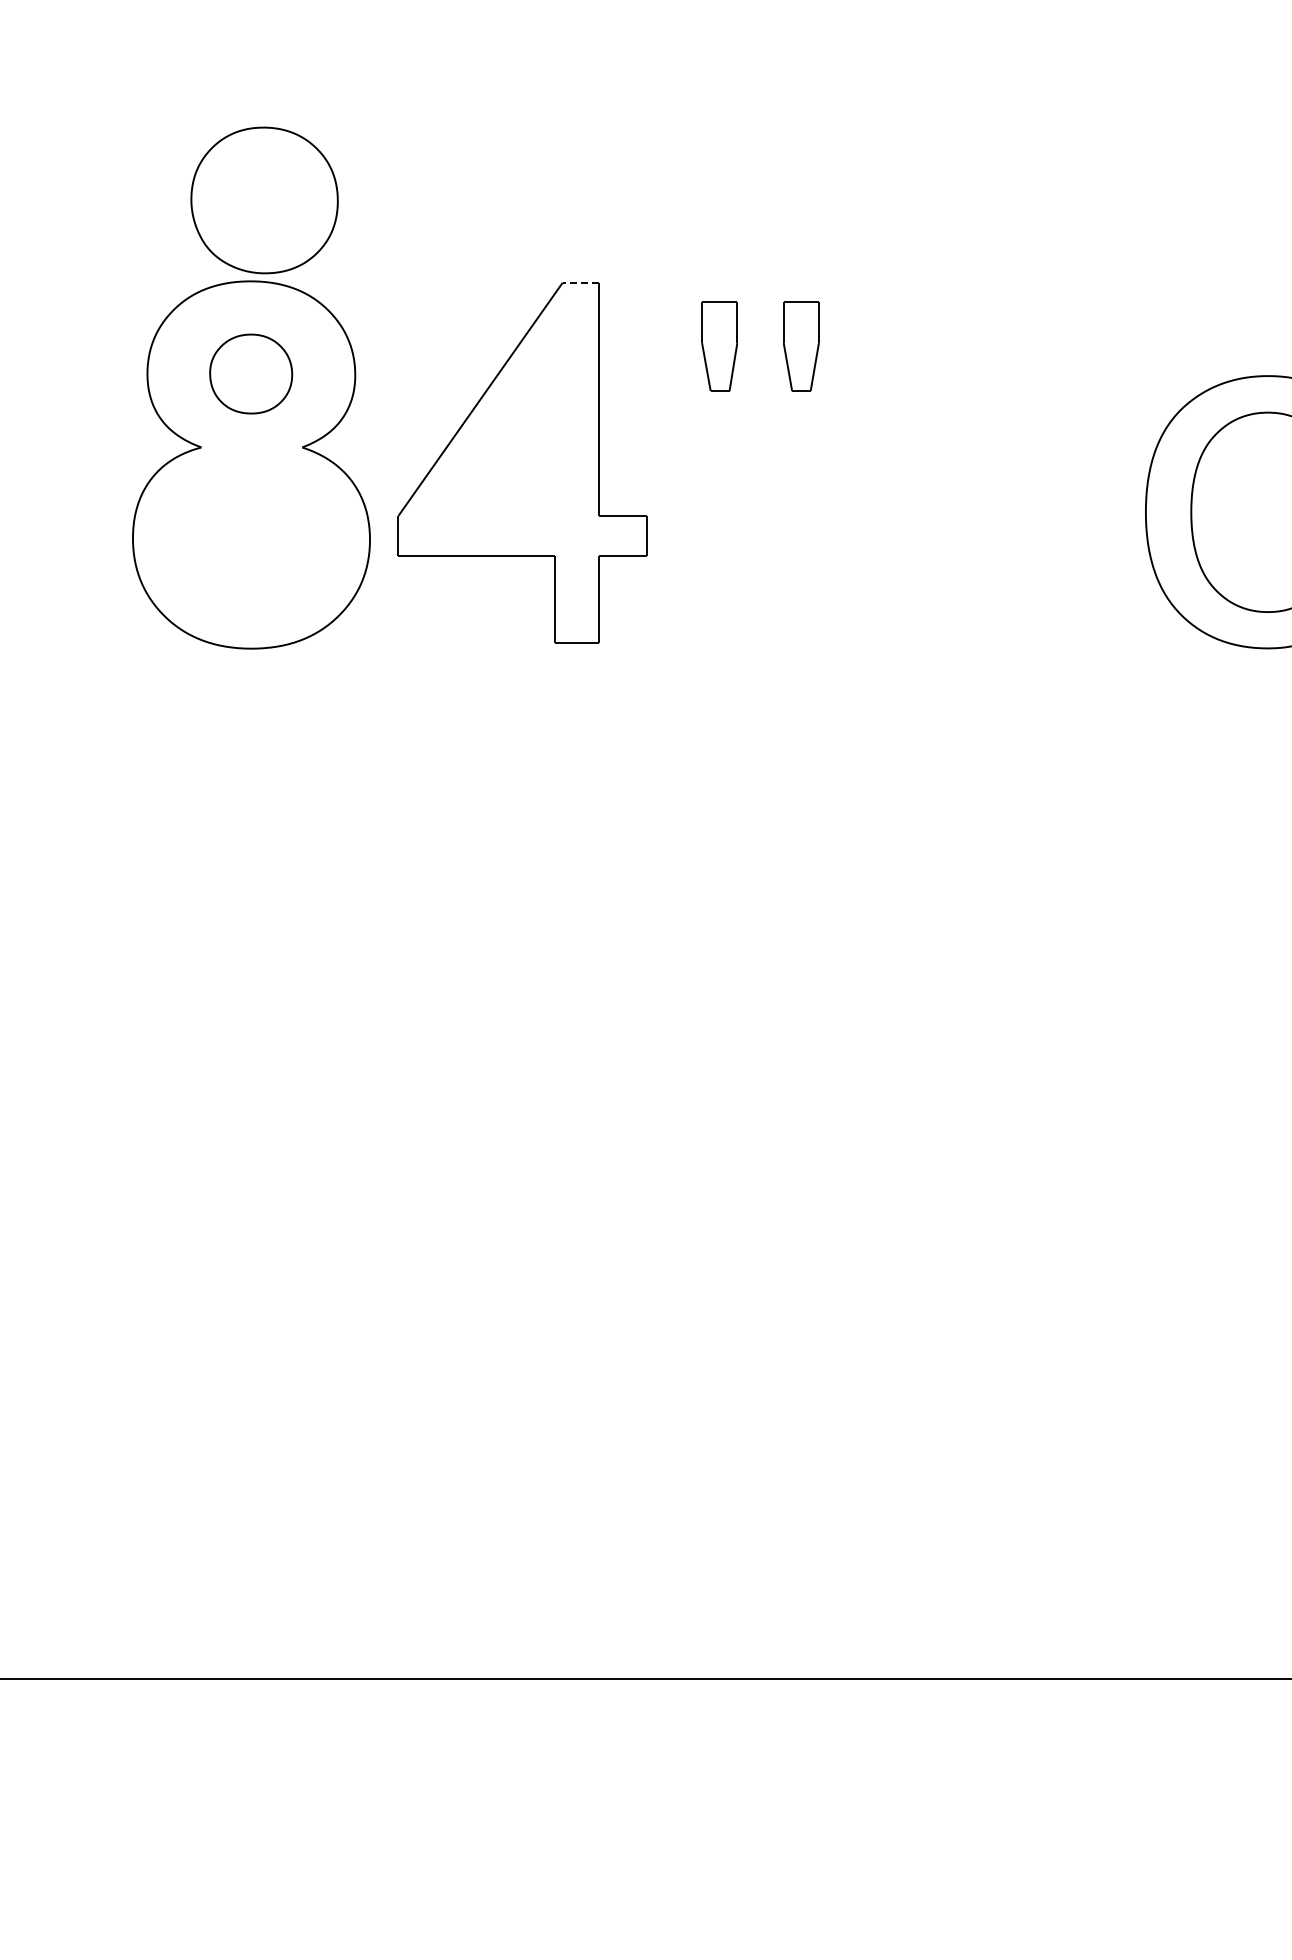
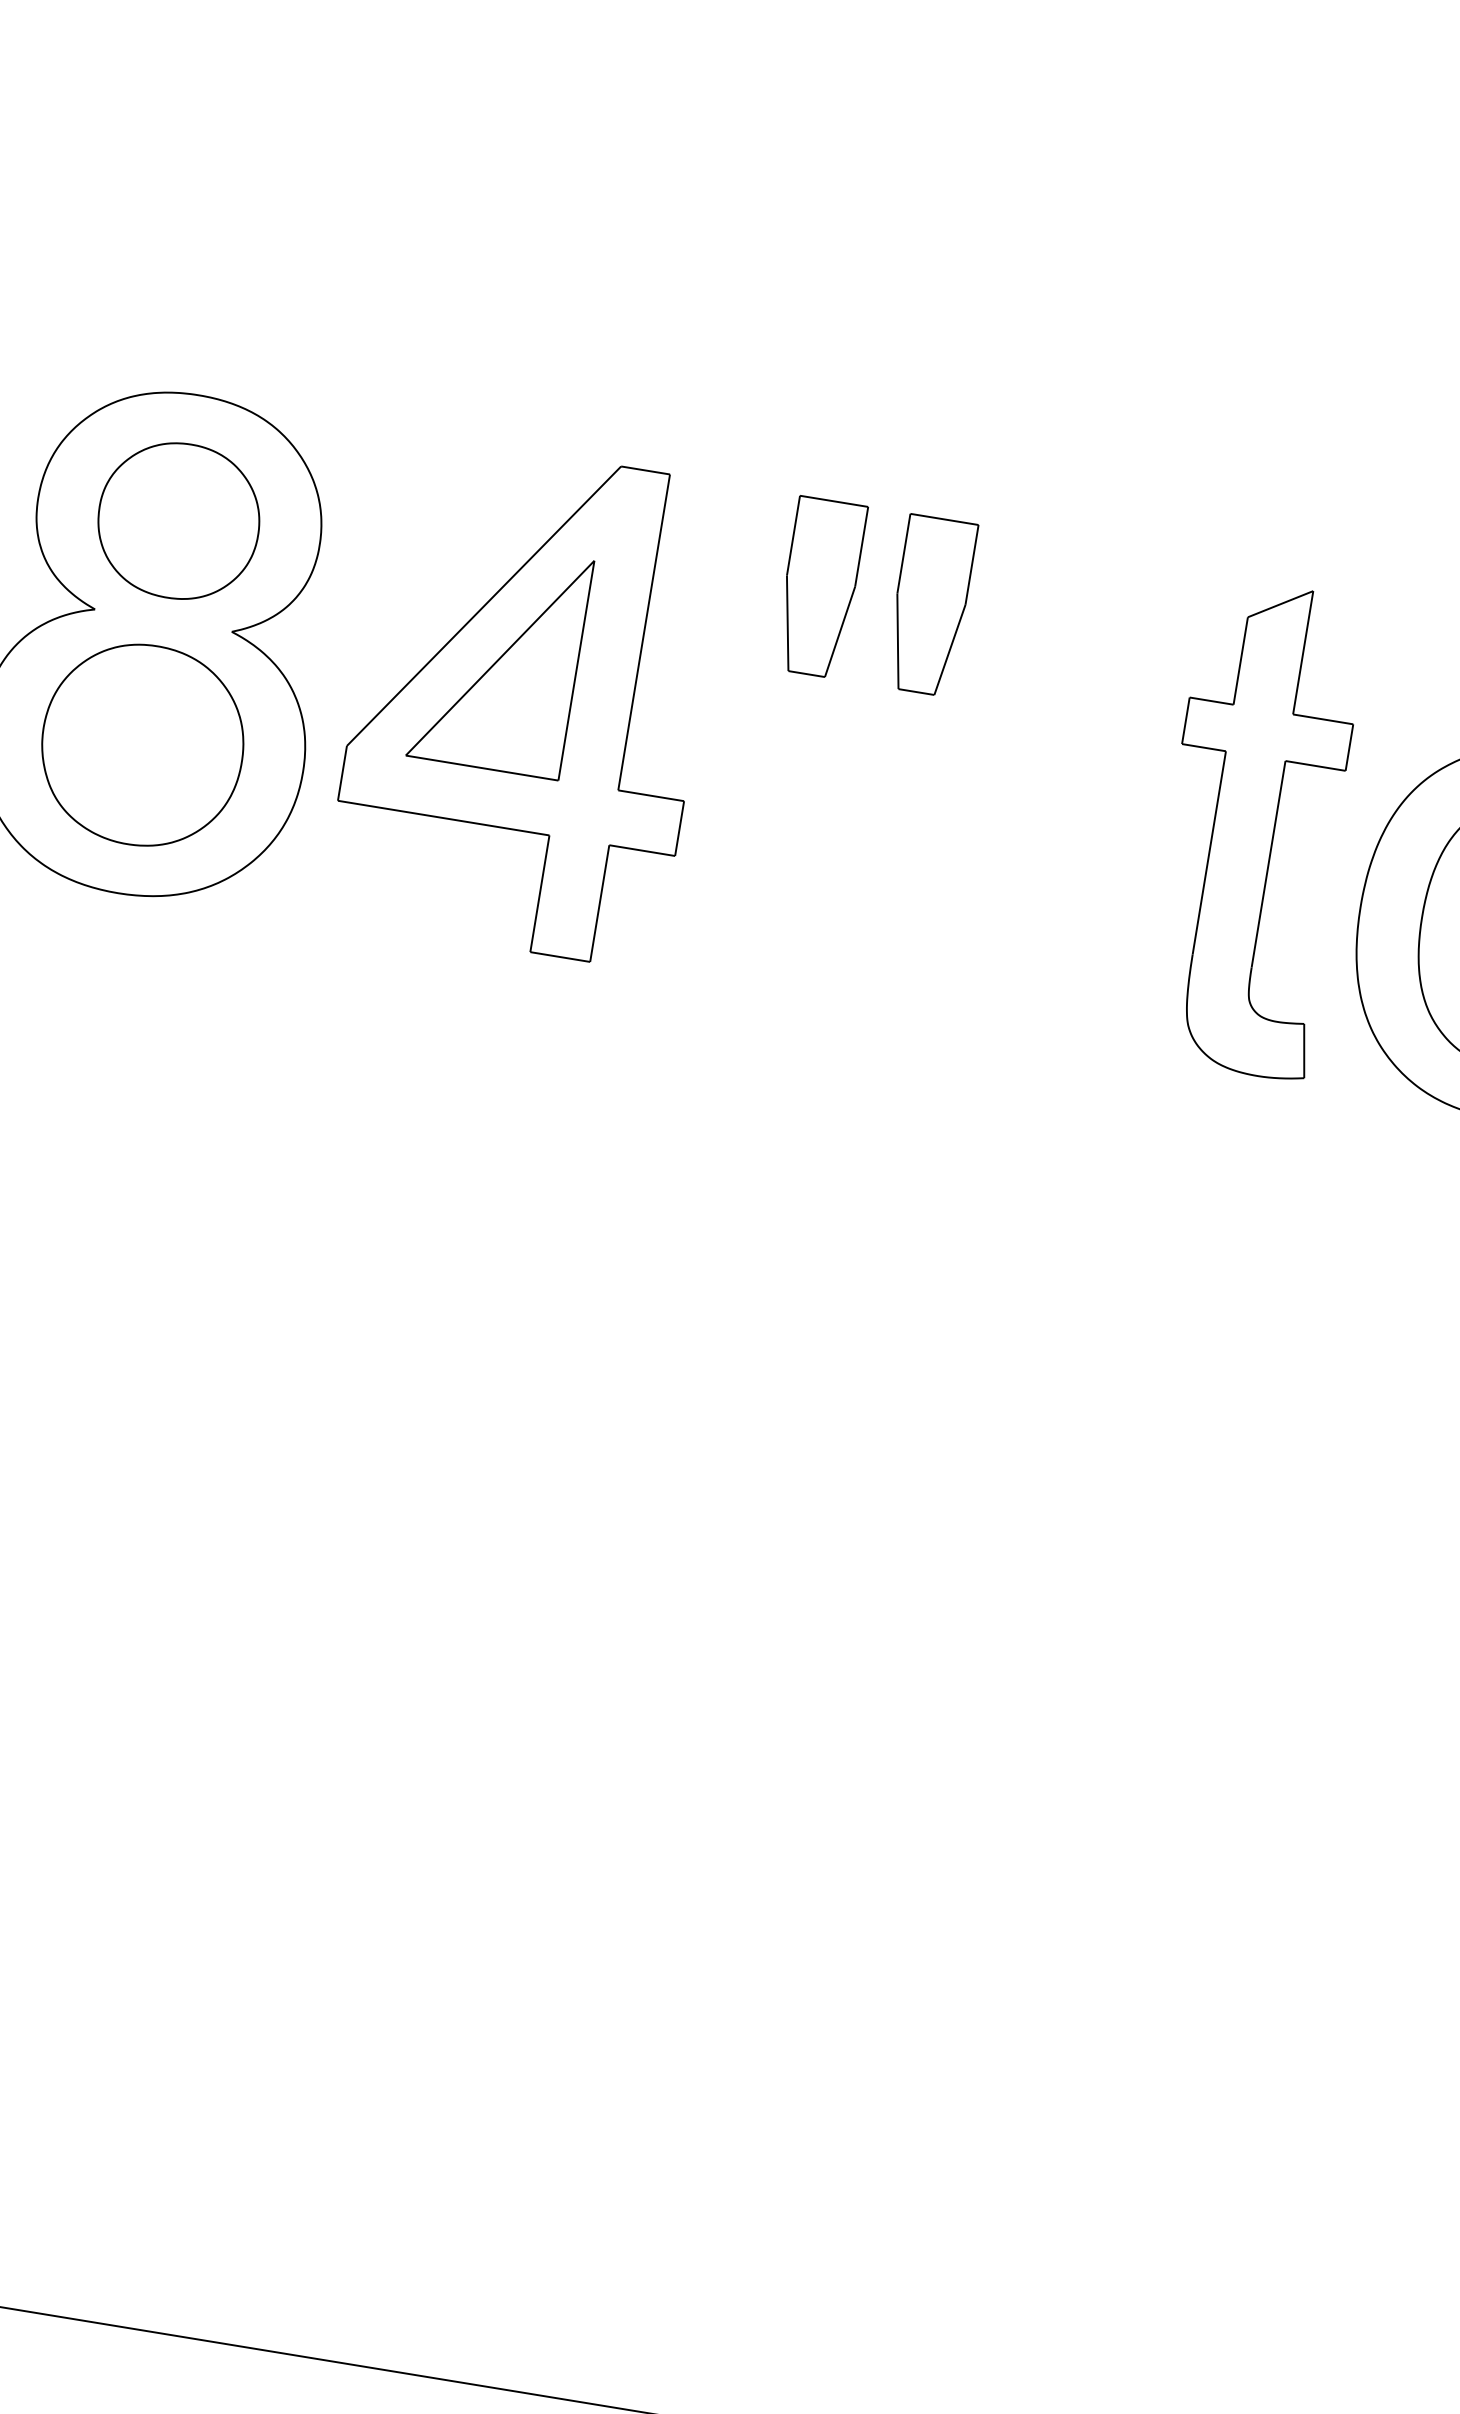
part: (264, 200) -> (142, 745), moved
line: (580, 282) -> (645, 470), dashed -> solid
part: (719, 346) -> (819, 587), size x1.43
part: (801, 346) -> (930, 605), size x1.43
part: (250, 373) -> (178, 520), size x1.43
part: (498, 434) -> (500, 657), added
part: (1061, 468) -> (1255, 828), added

